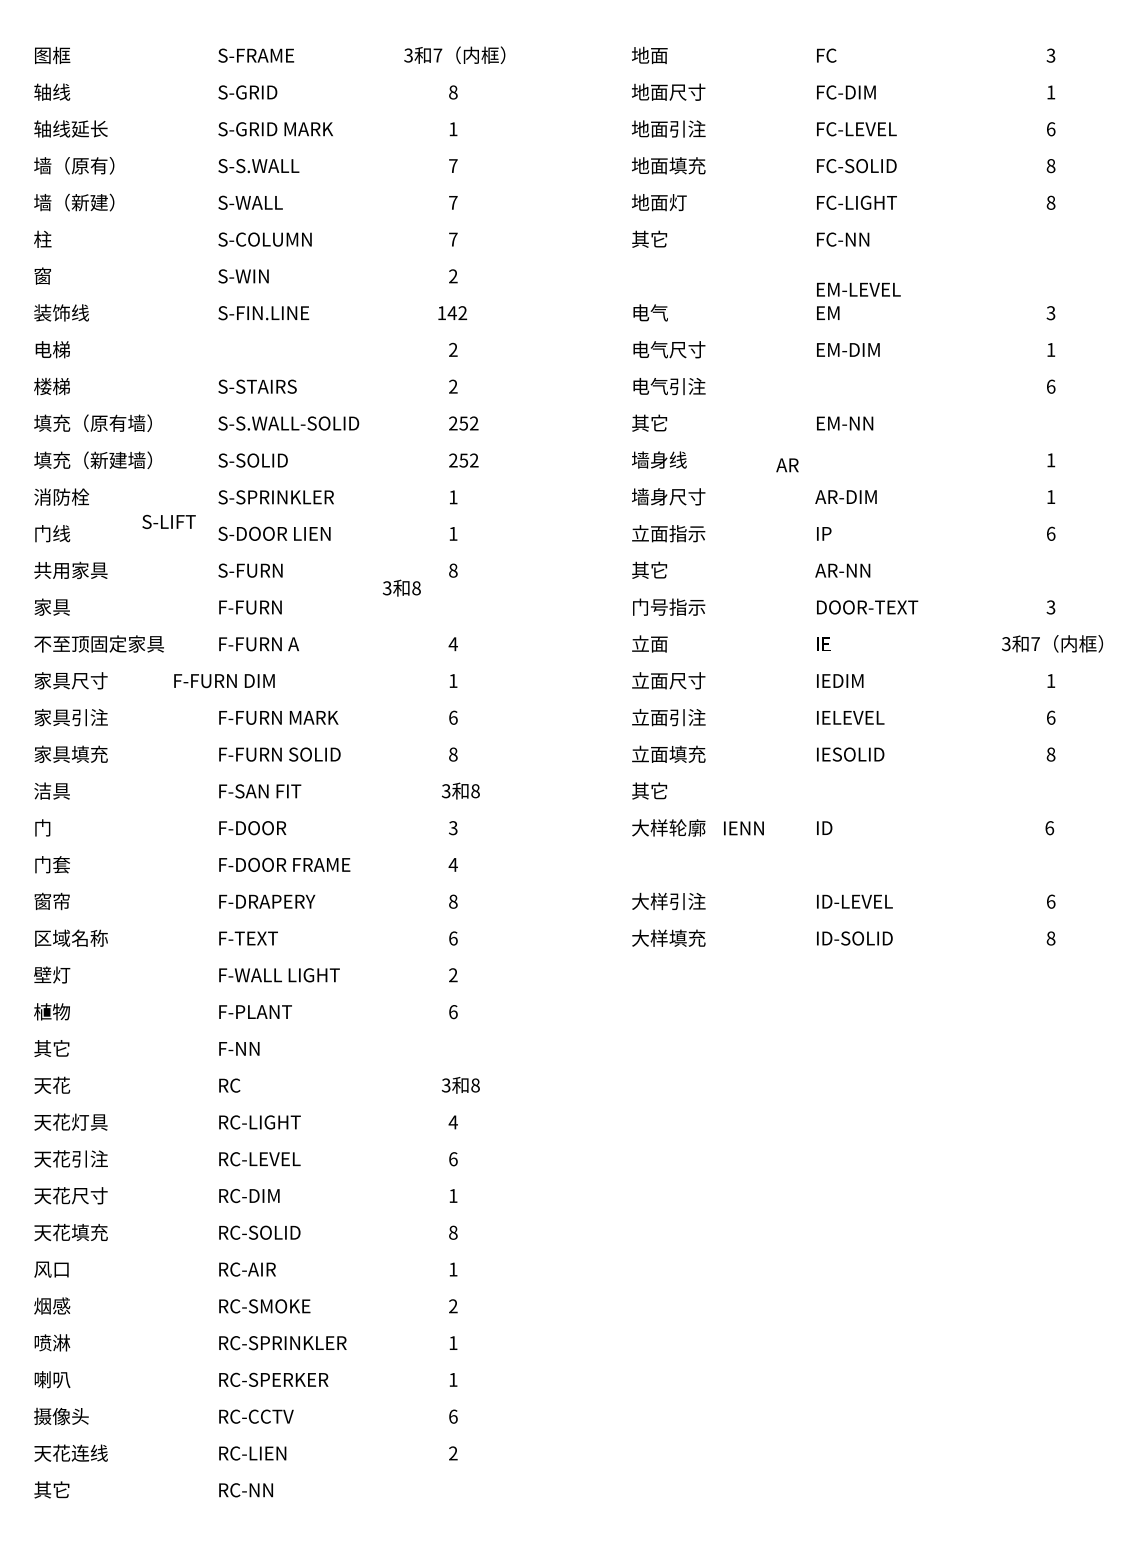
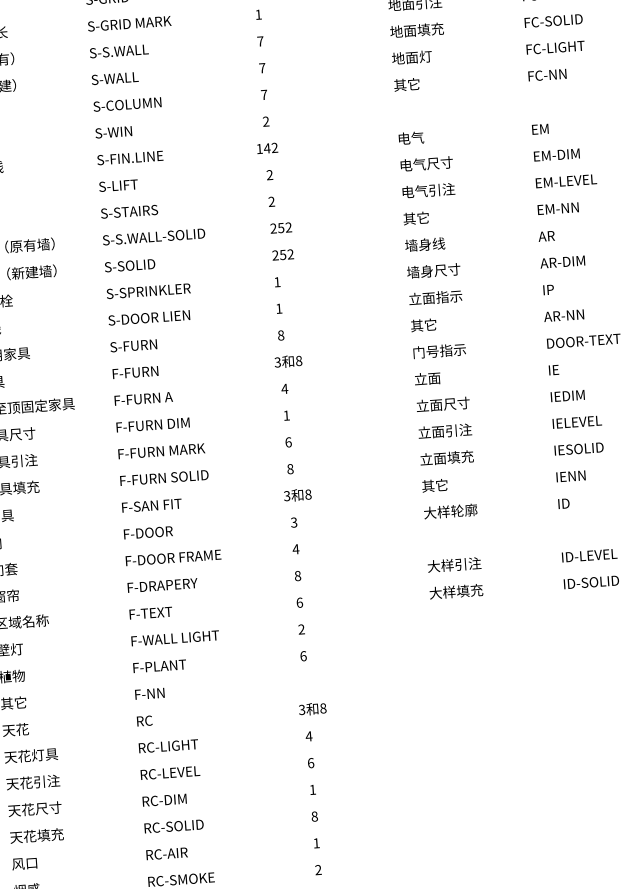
text: (858, 289) -> (566, 181), moved
text: (787, 465) -> (546, 236), moved
text: (168, 521) -> (118, 185), moved
text: (401, 587) -> (288, 361), moved
text: (224, 681) -> (153, 425), moved
text: (743, 828) -> (570, 476), moved

